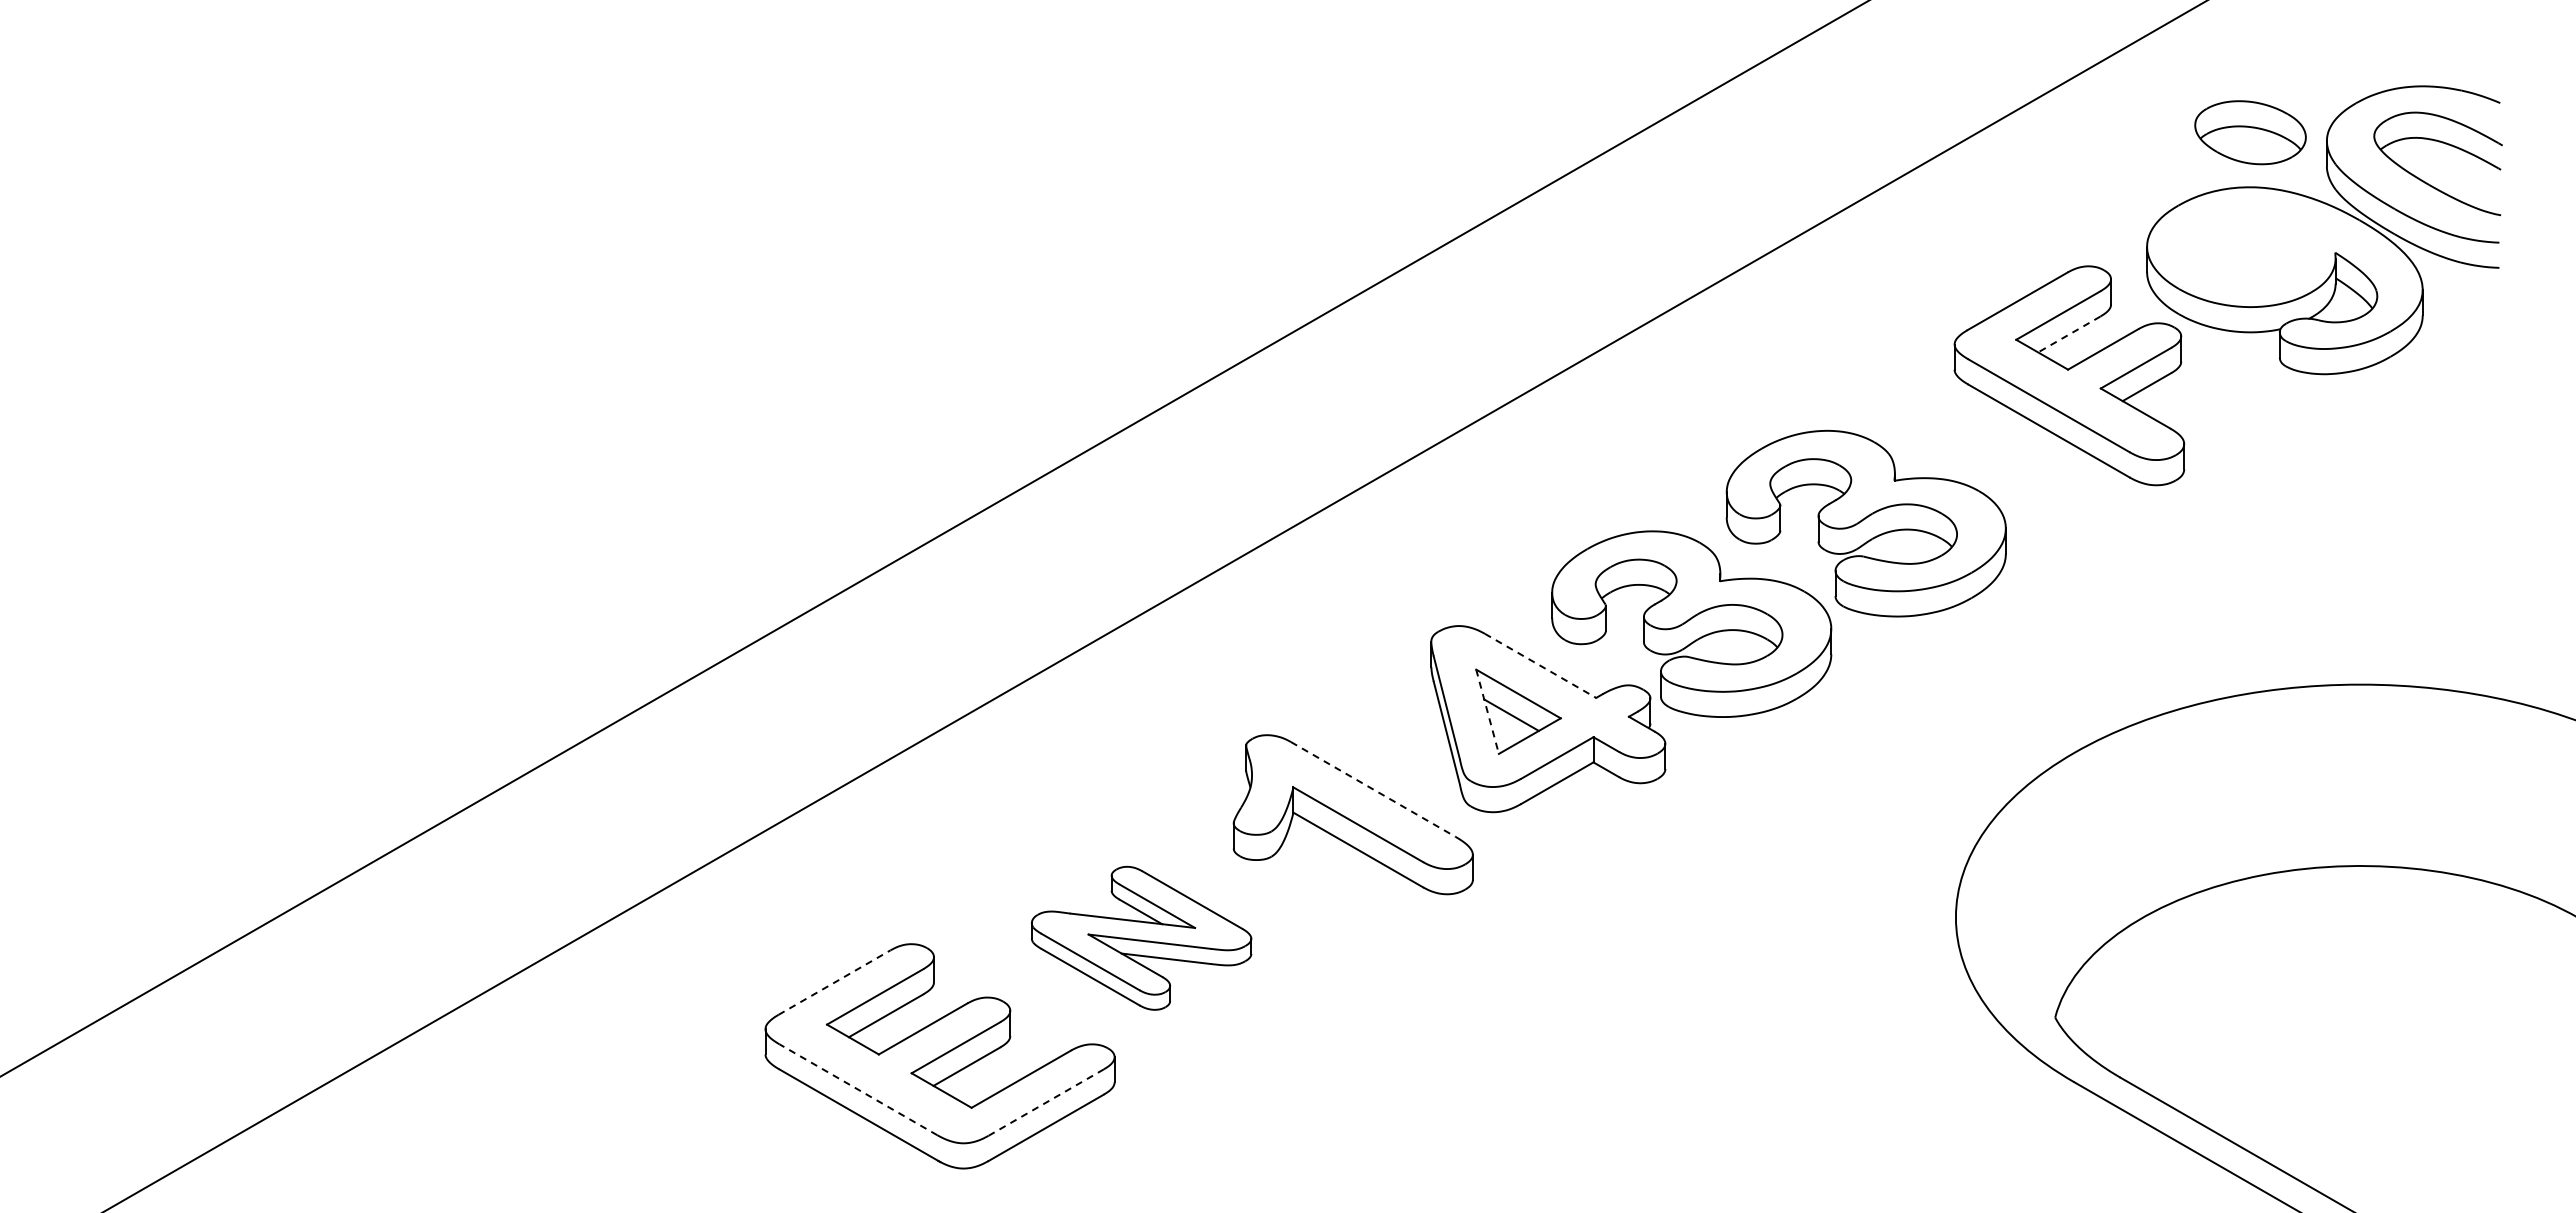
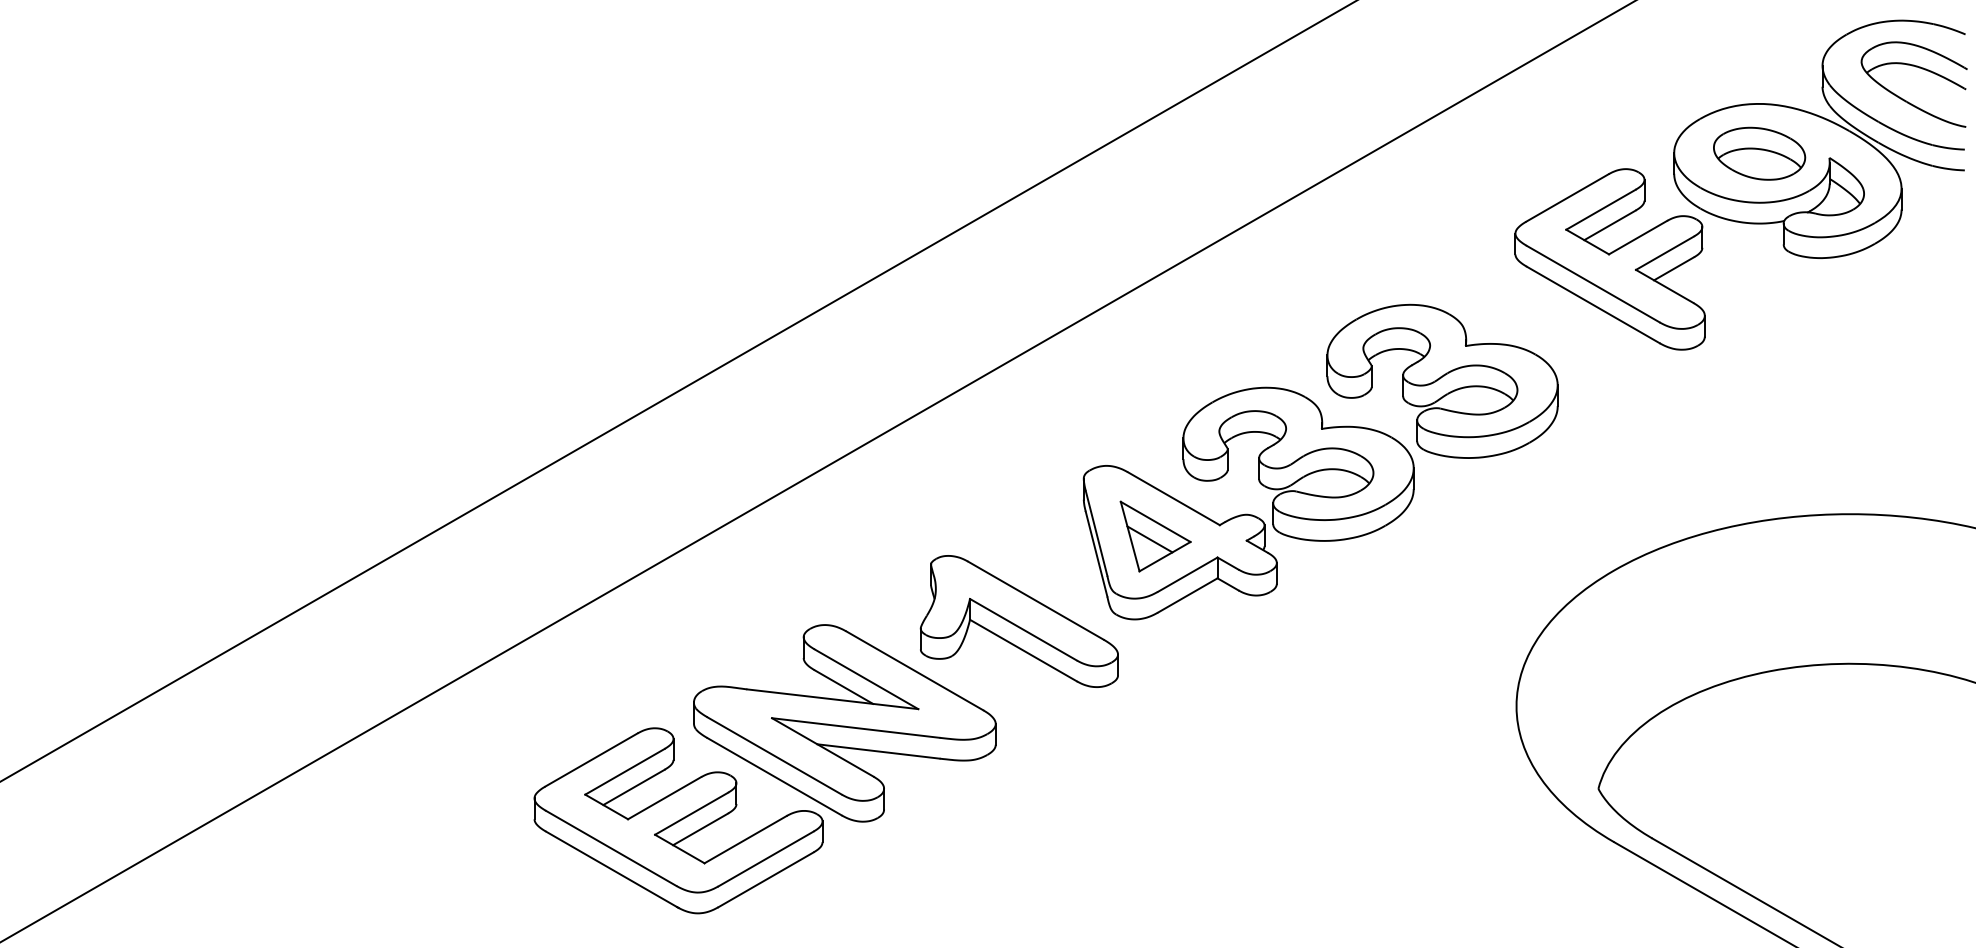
part: (2250, 132) -> (1759, 153), moved
line: (2069, 334) -> (1610, 225), dashed -> solid
line: (1540, 666) -> (1173, 499), dashed -> solid
line: (1487, 711) -> (1130, 536), dashed -> solid
line: (1373, 789) -> (1036, 600), dashed -> solid
part: (1141, 938) -> (844, 723), size x1.67
line: (834, 982) -> (591, 759), dashed -> solid
line: (858, 1089) -> (611, 848), dashed -> solid
line: (1046, 1102) -> (766, 858), dashed -> solid

